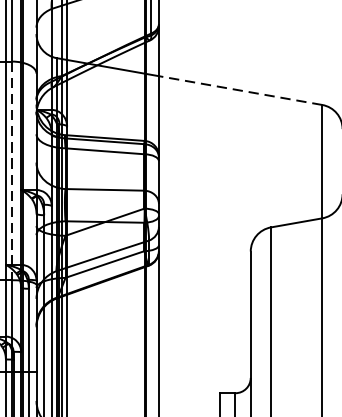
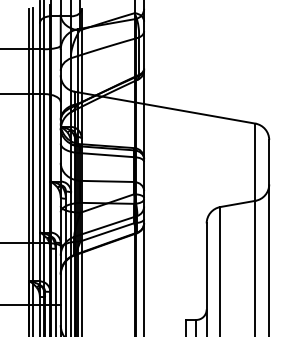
line: (240, 90) -> (199, 113), dashed -> solid
line: (12, 172) -> (44, 169), dashed -> solid

